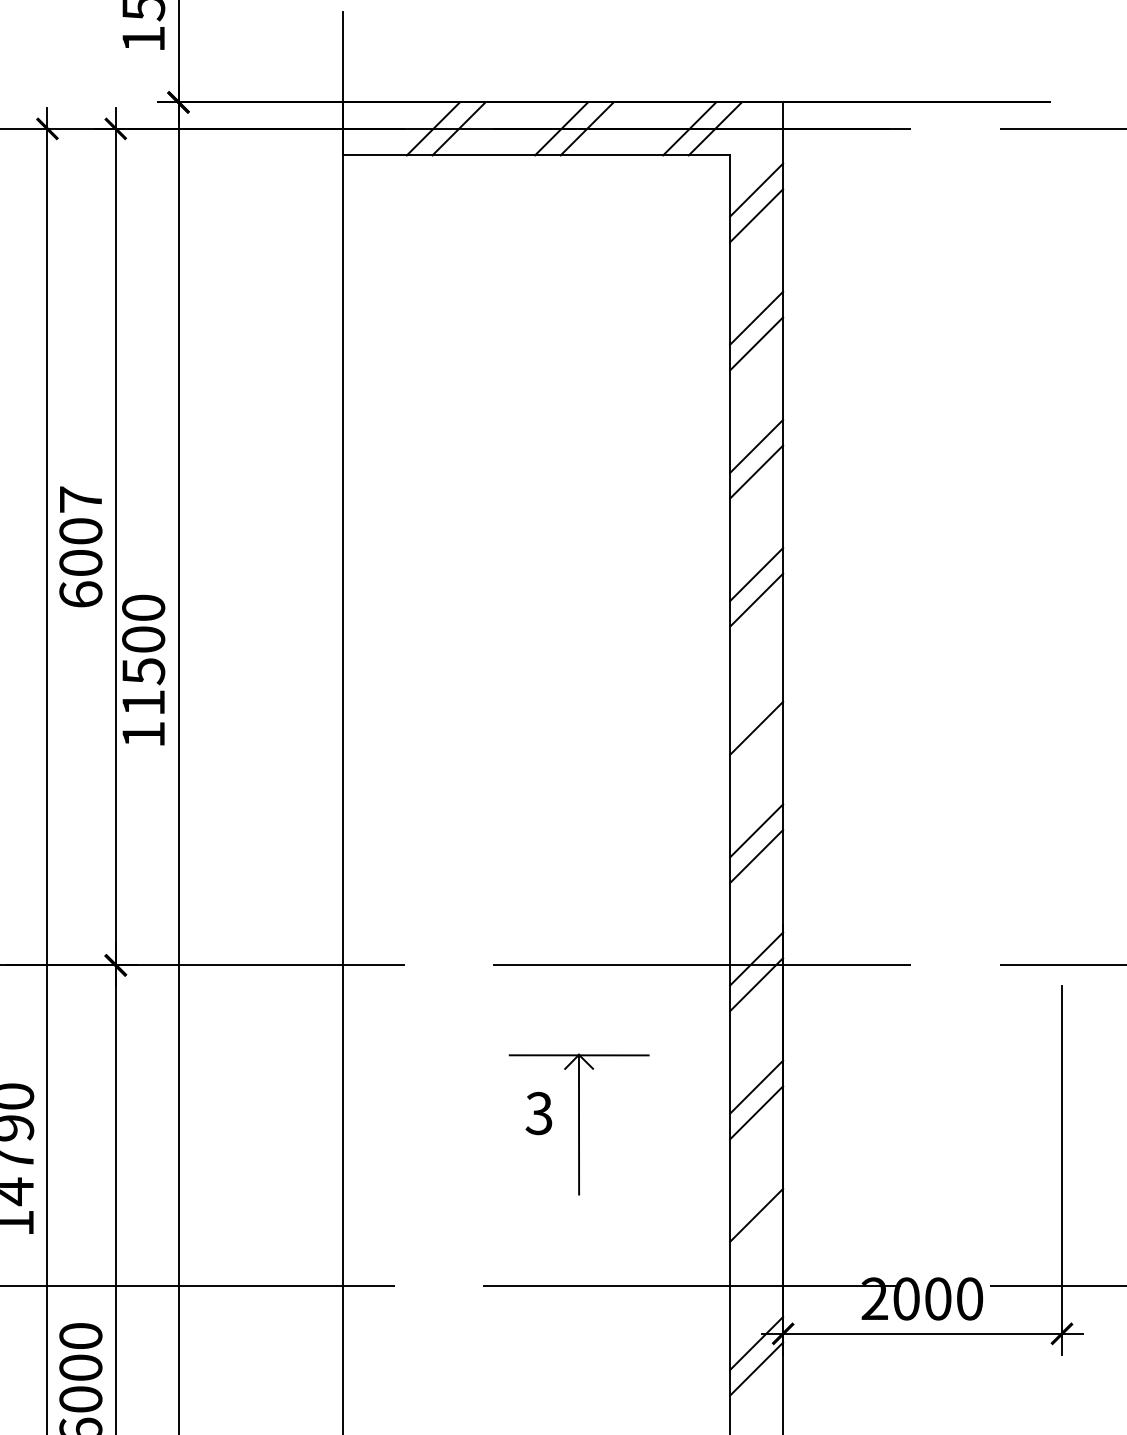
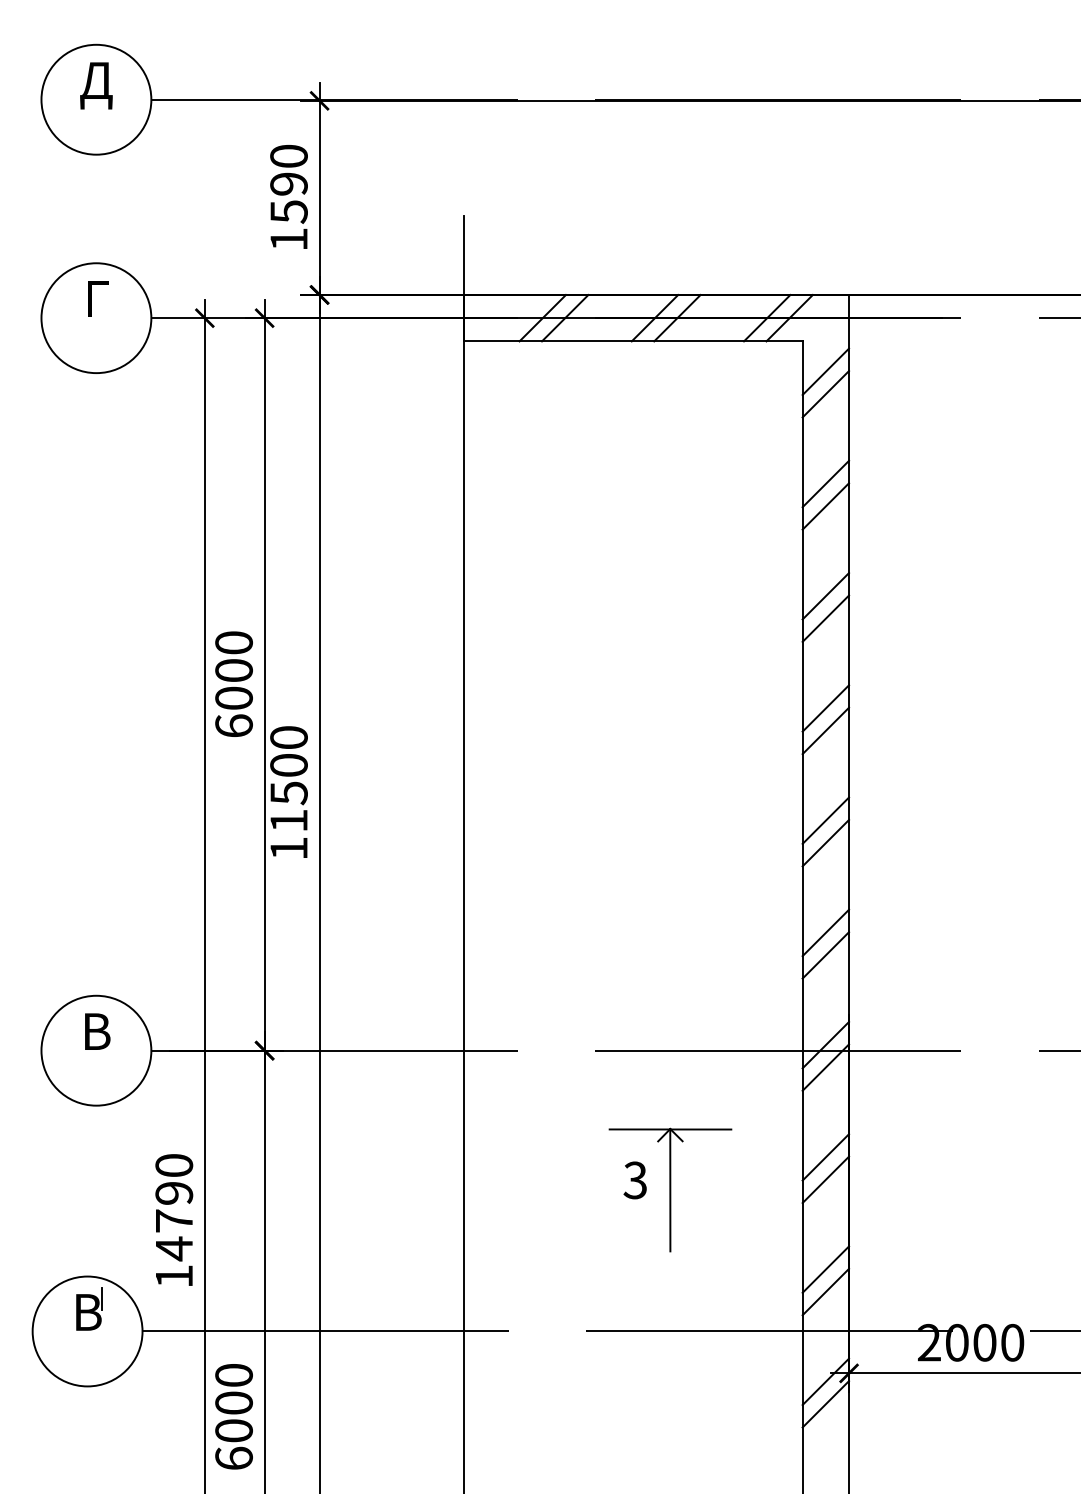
text: (80, 499) -> (233, 642), 6007 -> 6000
line: (756, 702) -> (825, 820), added
line: (756, 1240) -> (825, 1291), added

